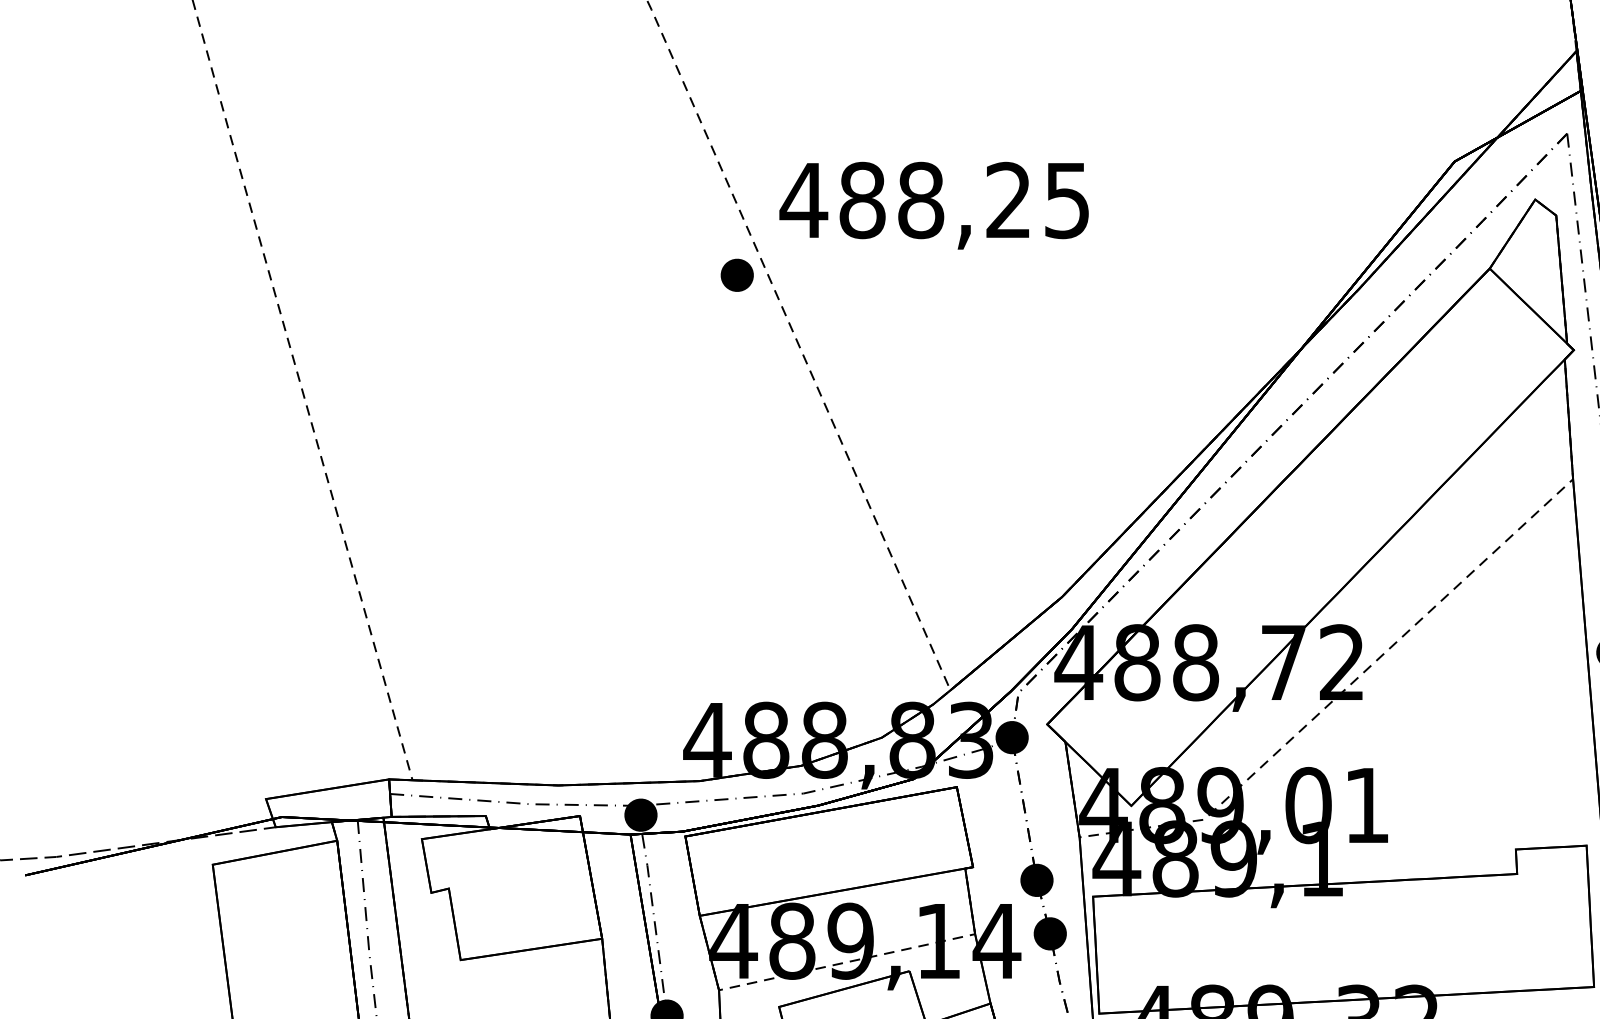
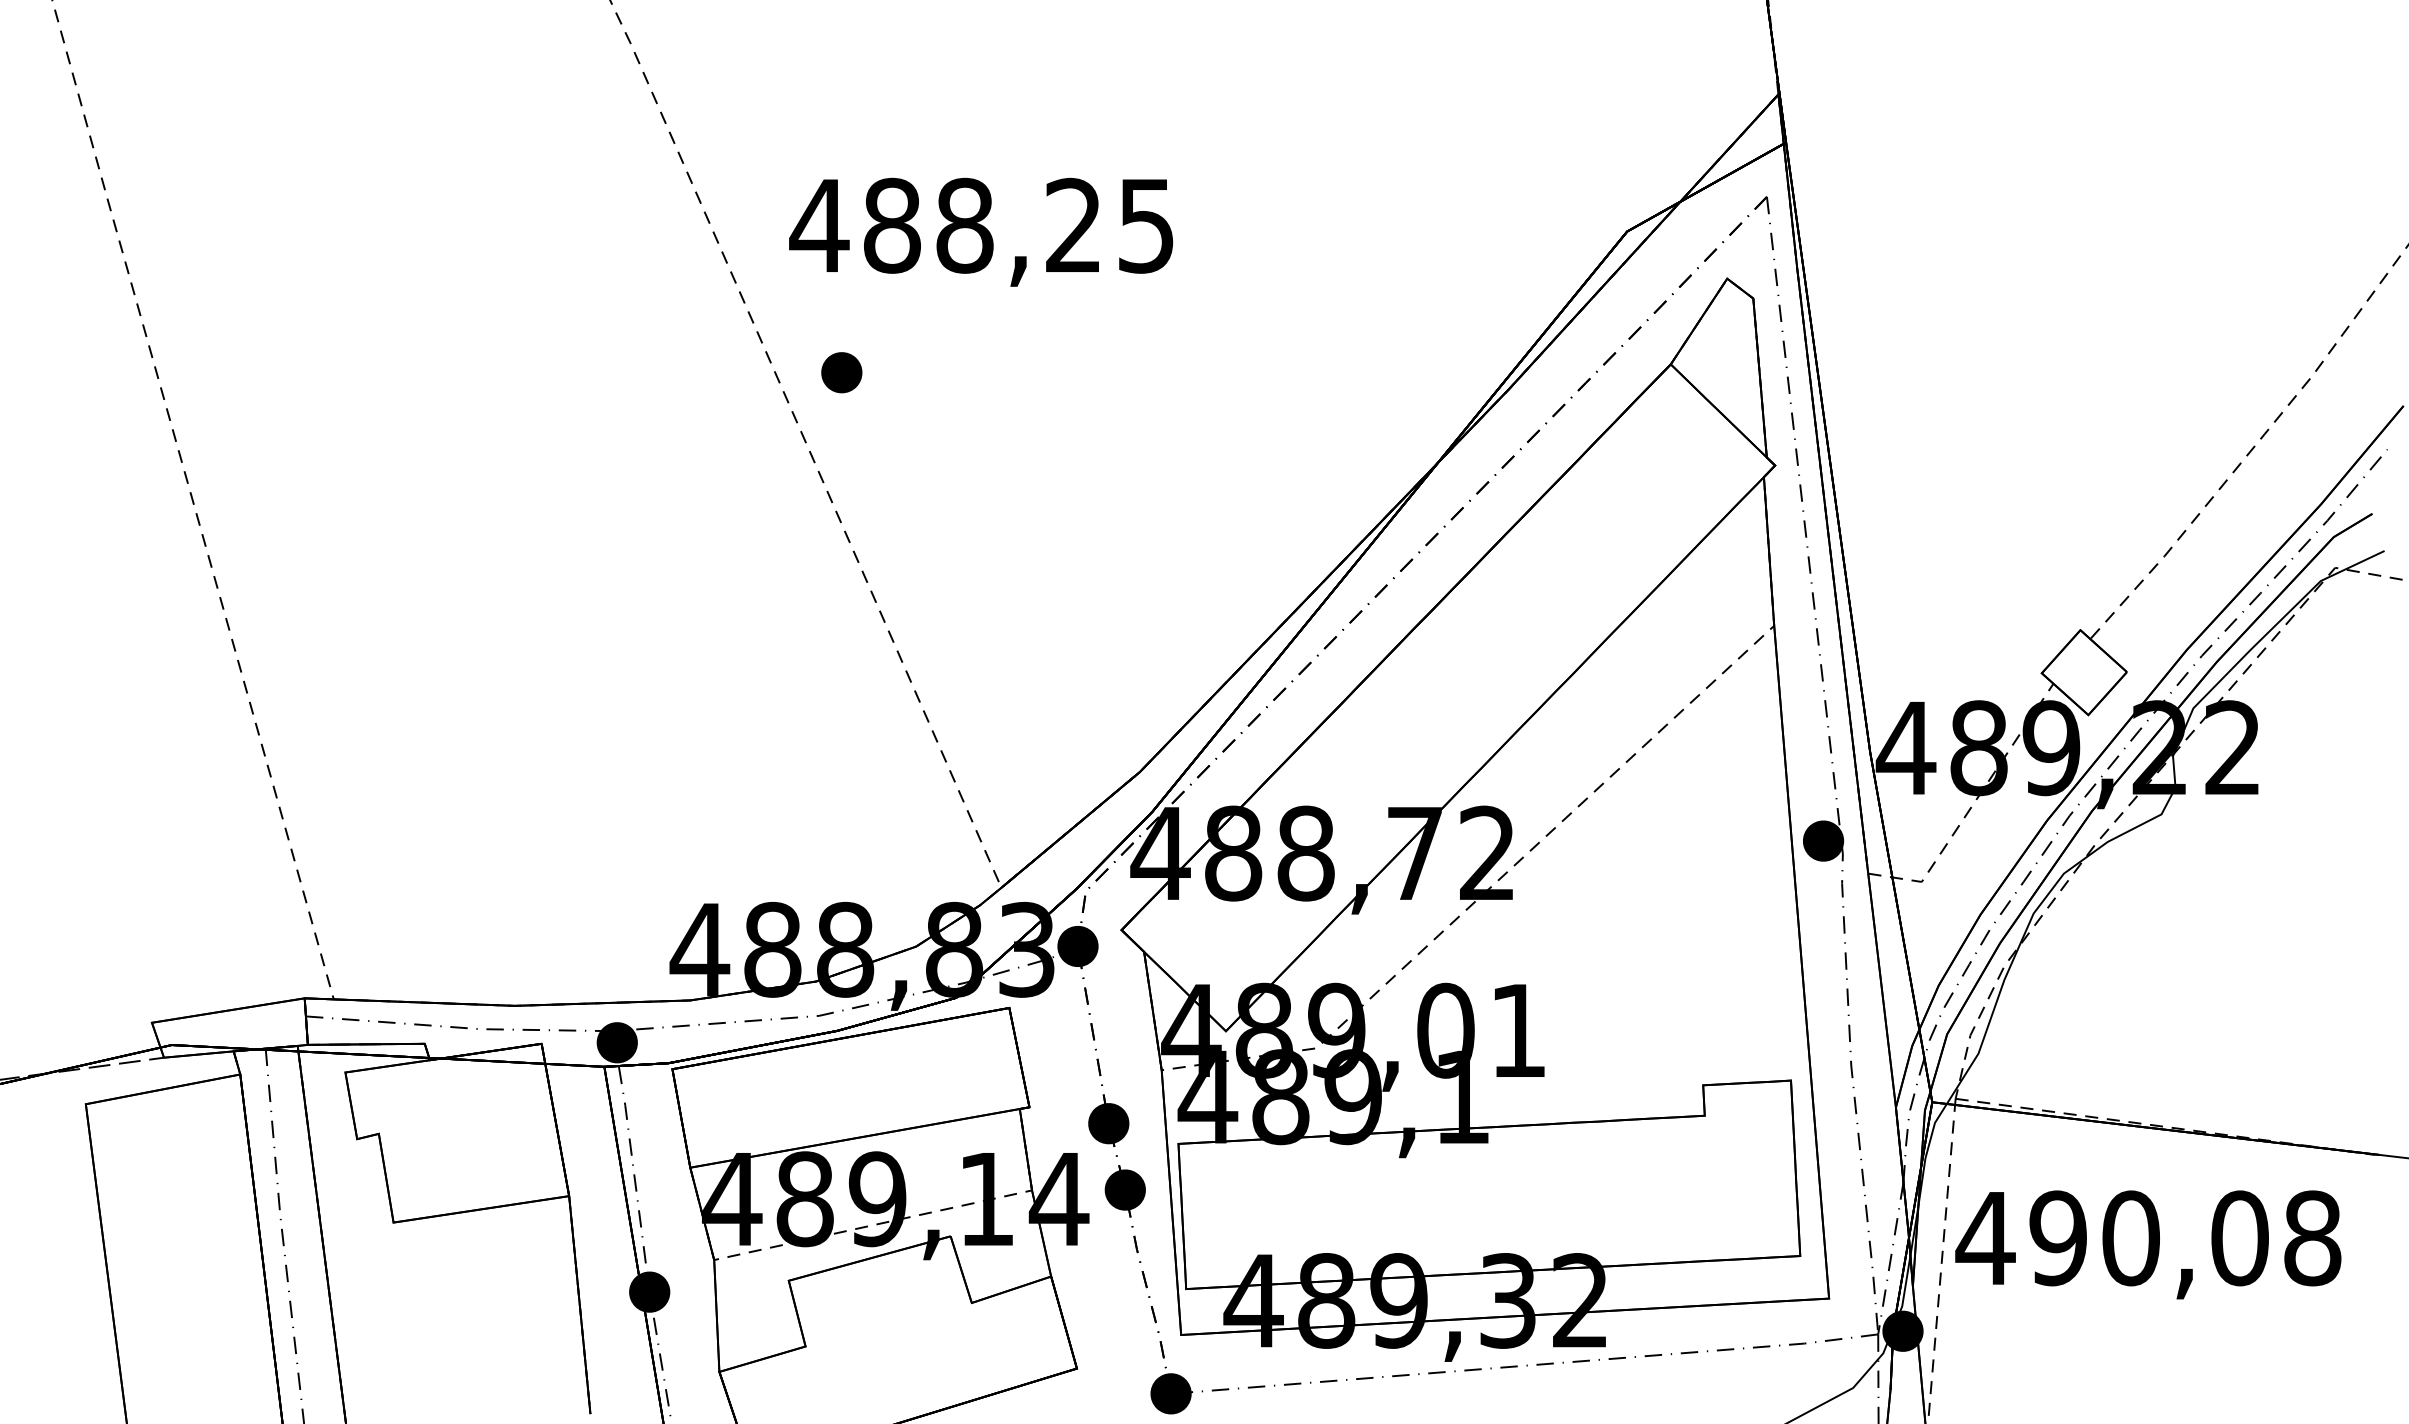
text: (934, 205) -> (981, 231), moved
part: (737, 275) -> (841, 372), moved

